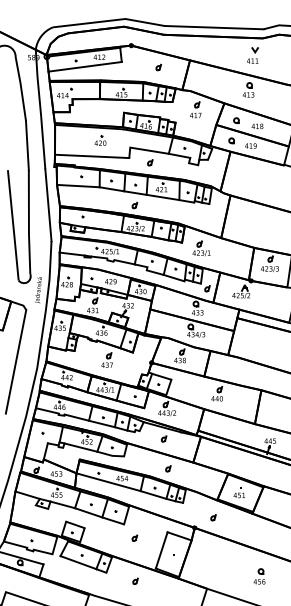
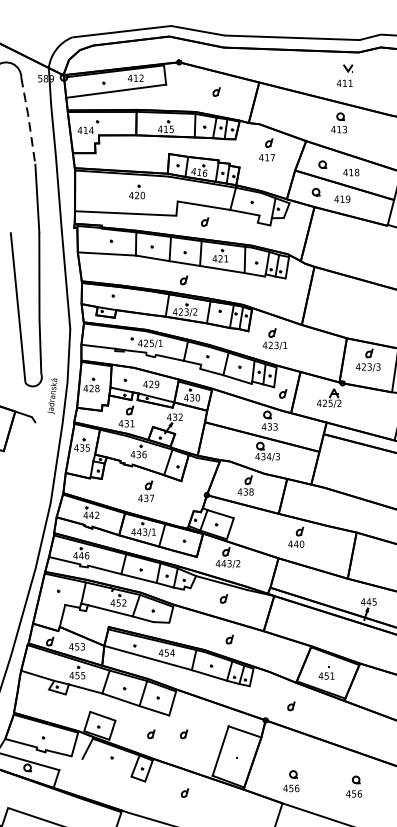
line: (21, 88) -> (29, 120), solid -> dashed
line: (15, 361) -> (21, 493), removed
part: (110, 537) -> (150, 733), added
line: (78, 562) -> (107, 767), removed
part: (213, 572) -> (291, 781), added

